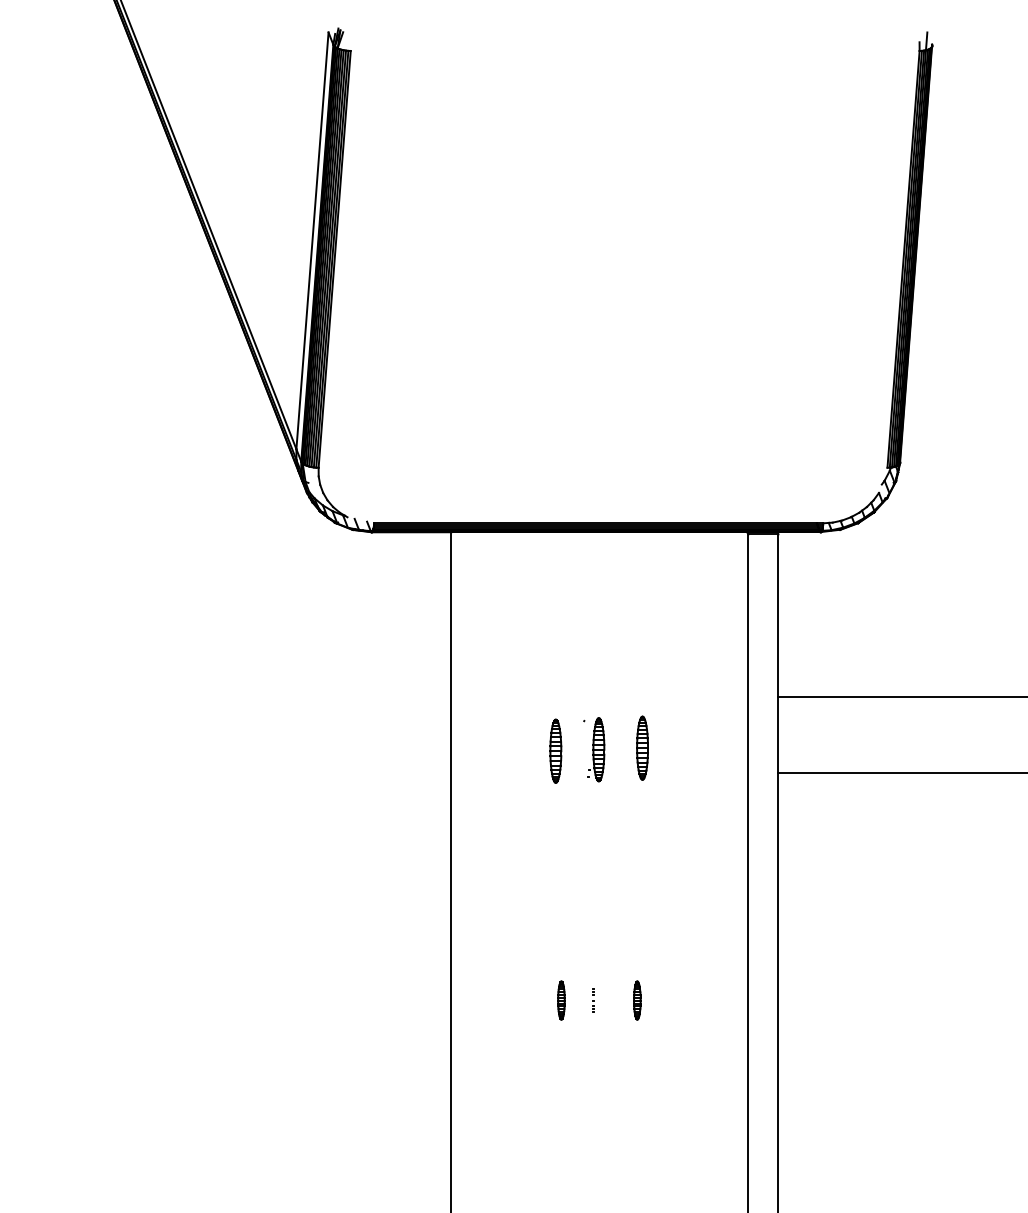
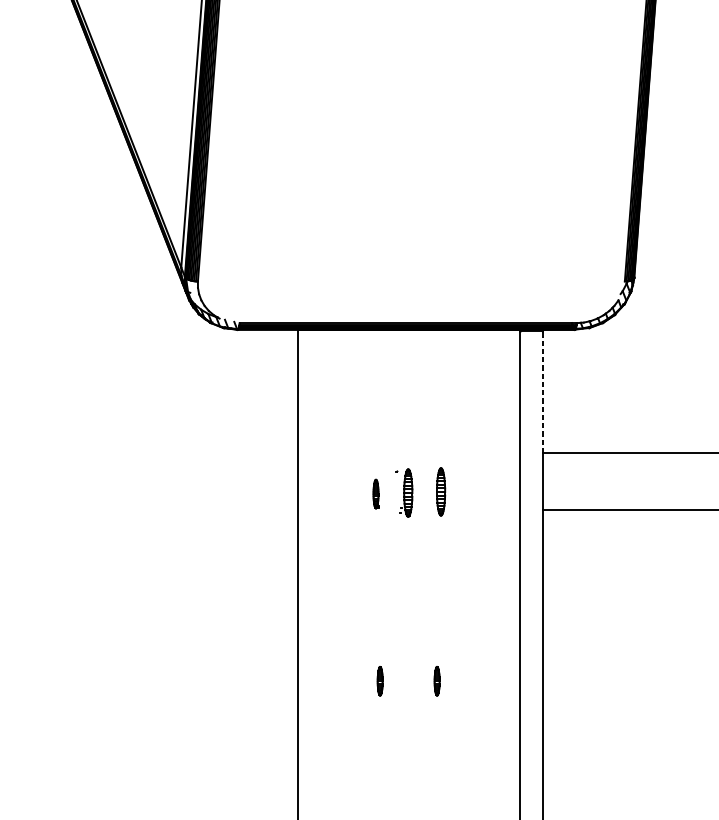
line: (778, 614) -> (543, 391), solid -> dashed
part: (555, 750) -> (375, 493), size x0.6
part: (593, 1000) -> (404, 681), removed

